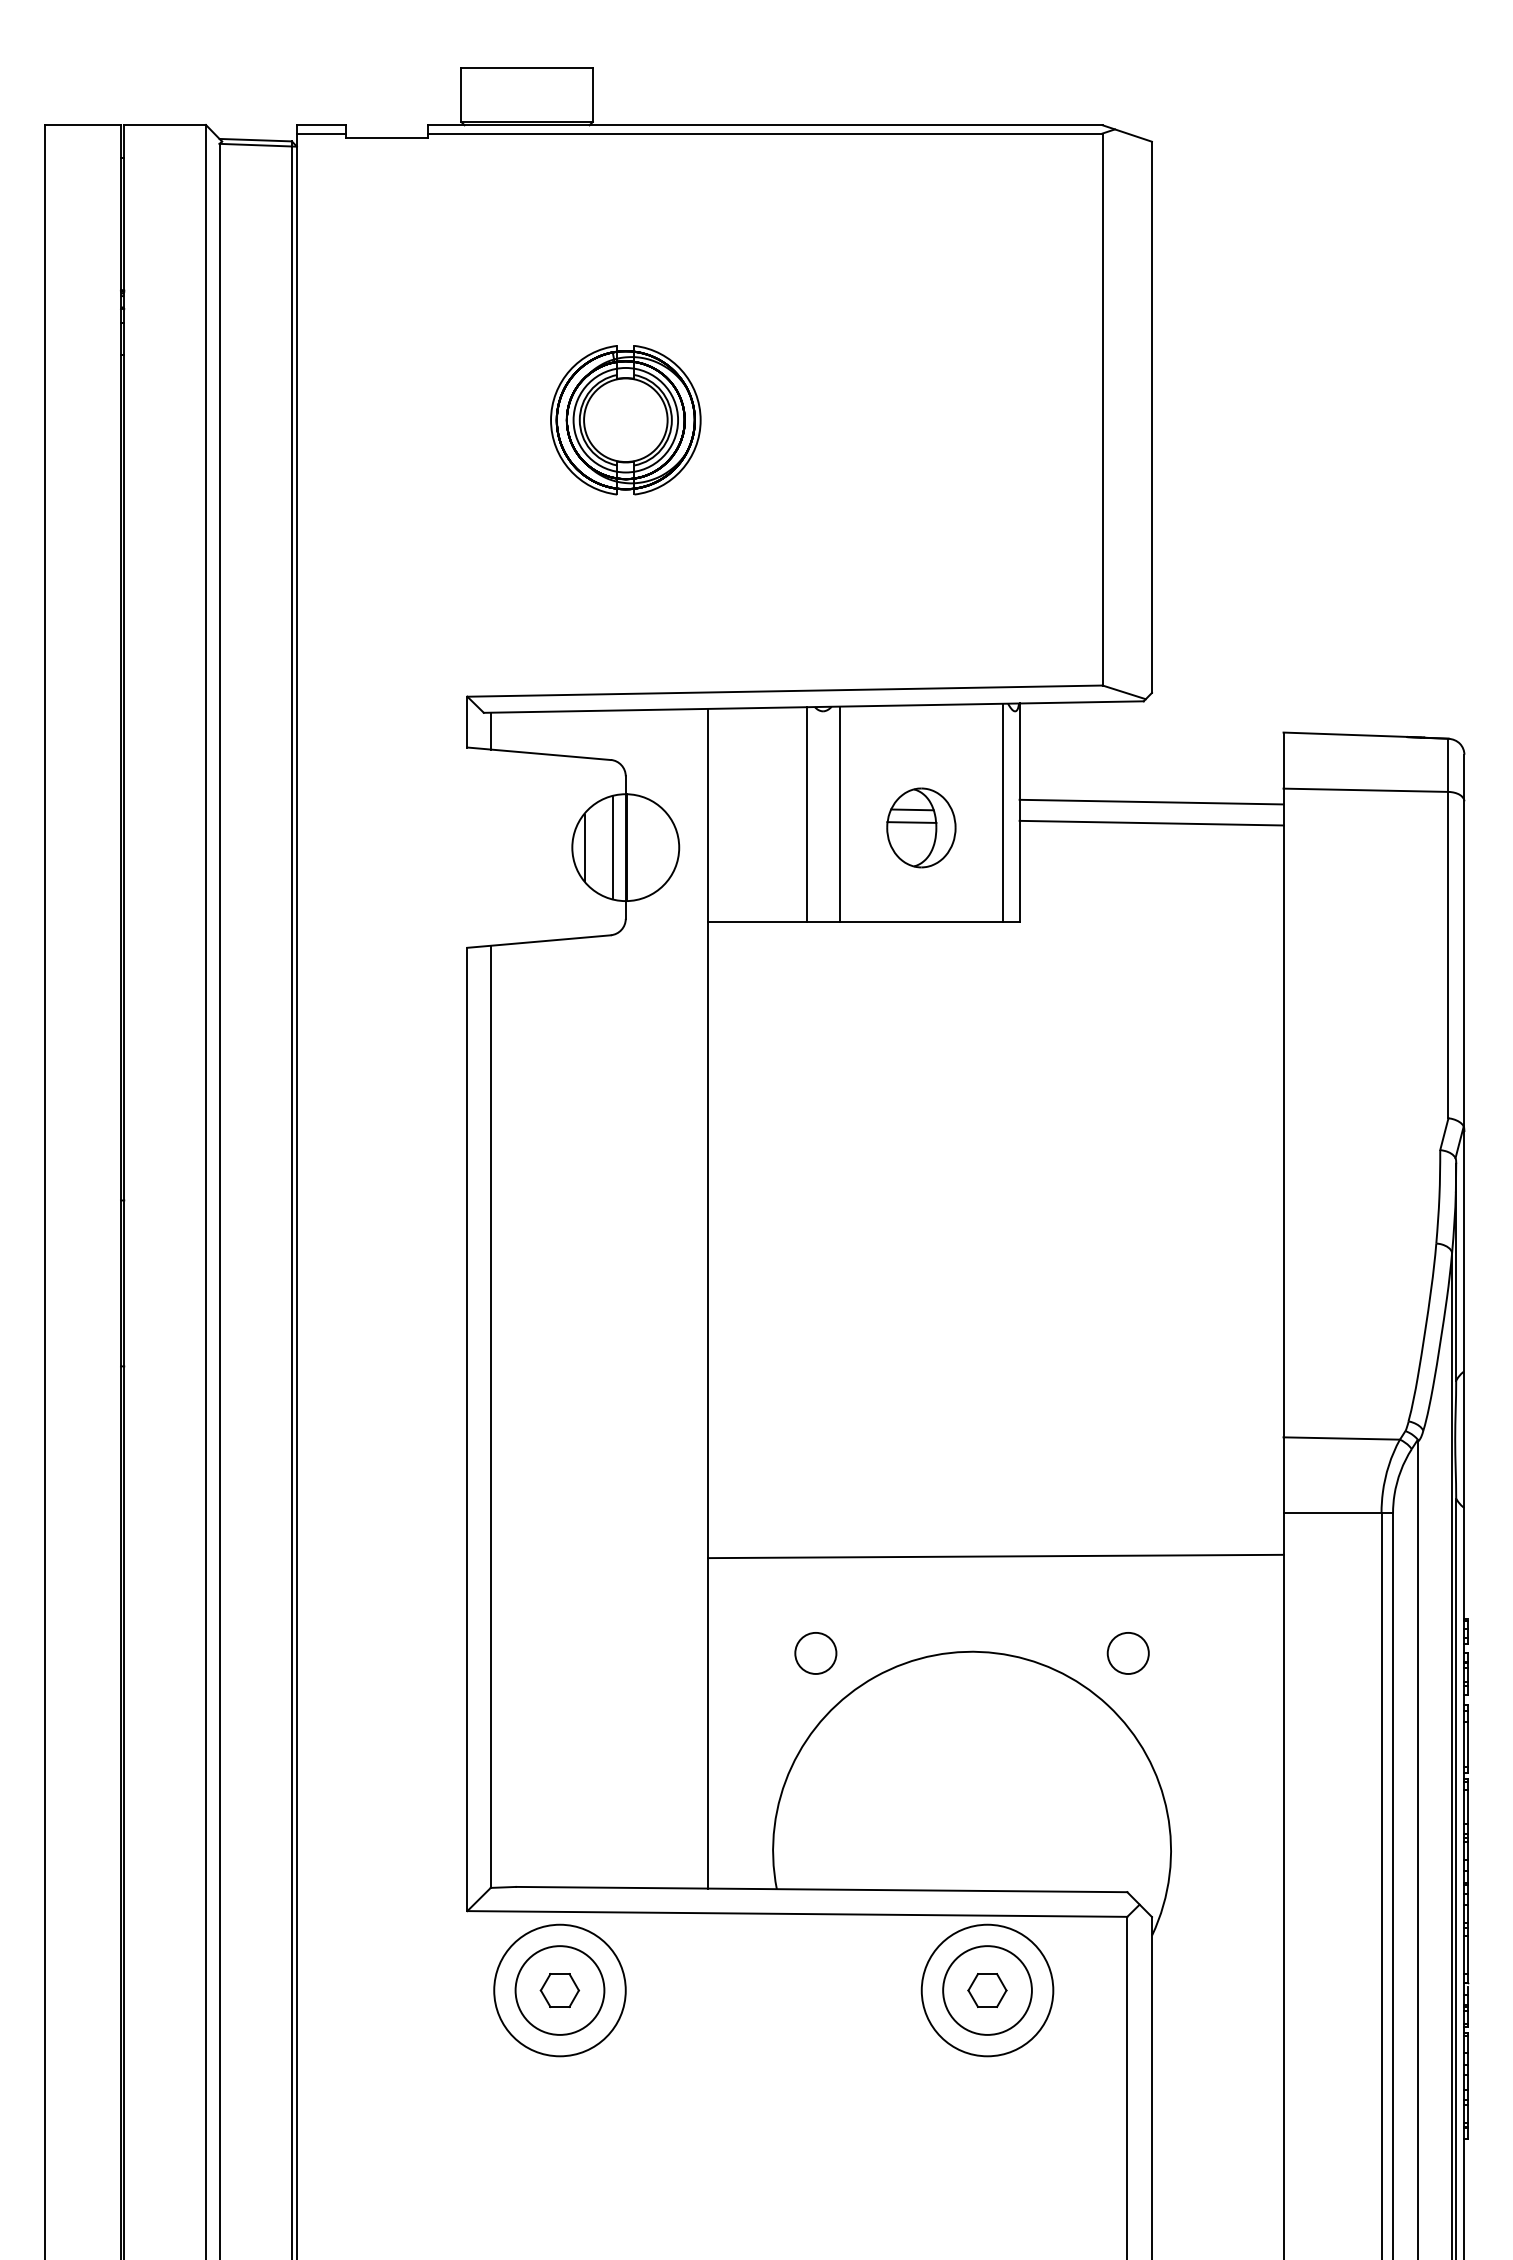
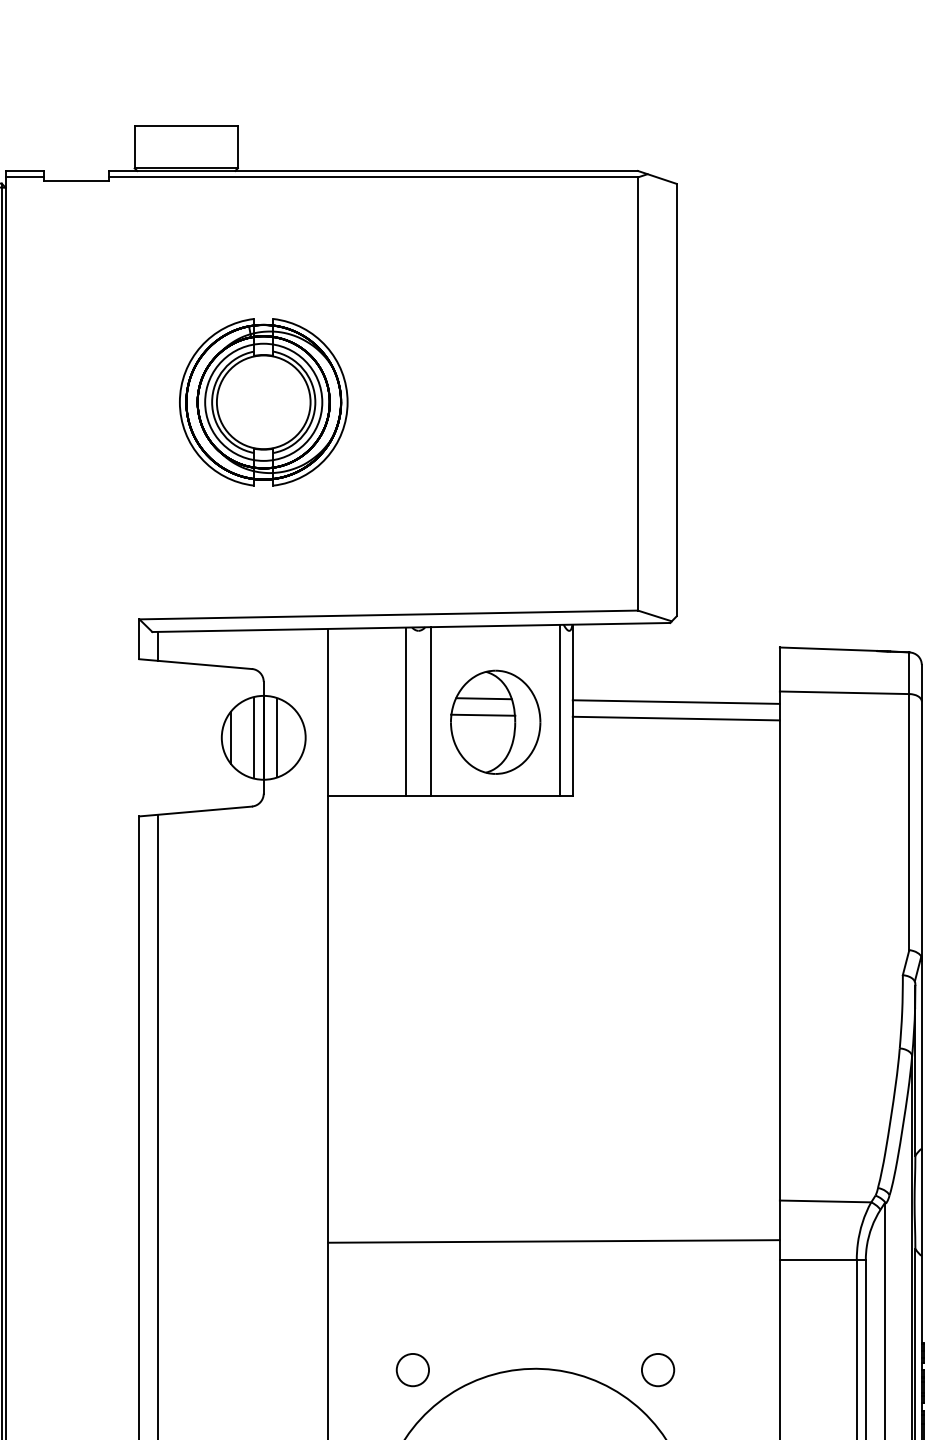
part: (625, 420) -> (263, 402), size x1.43
part: (921, 827) -> (495, 721), size x1.67
line: (643, 847) -> (277, 737), added
line: (995, 1556) -> (553, 1241), moved

